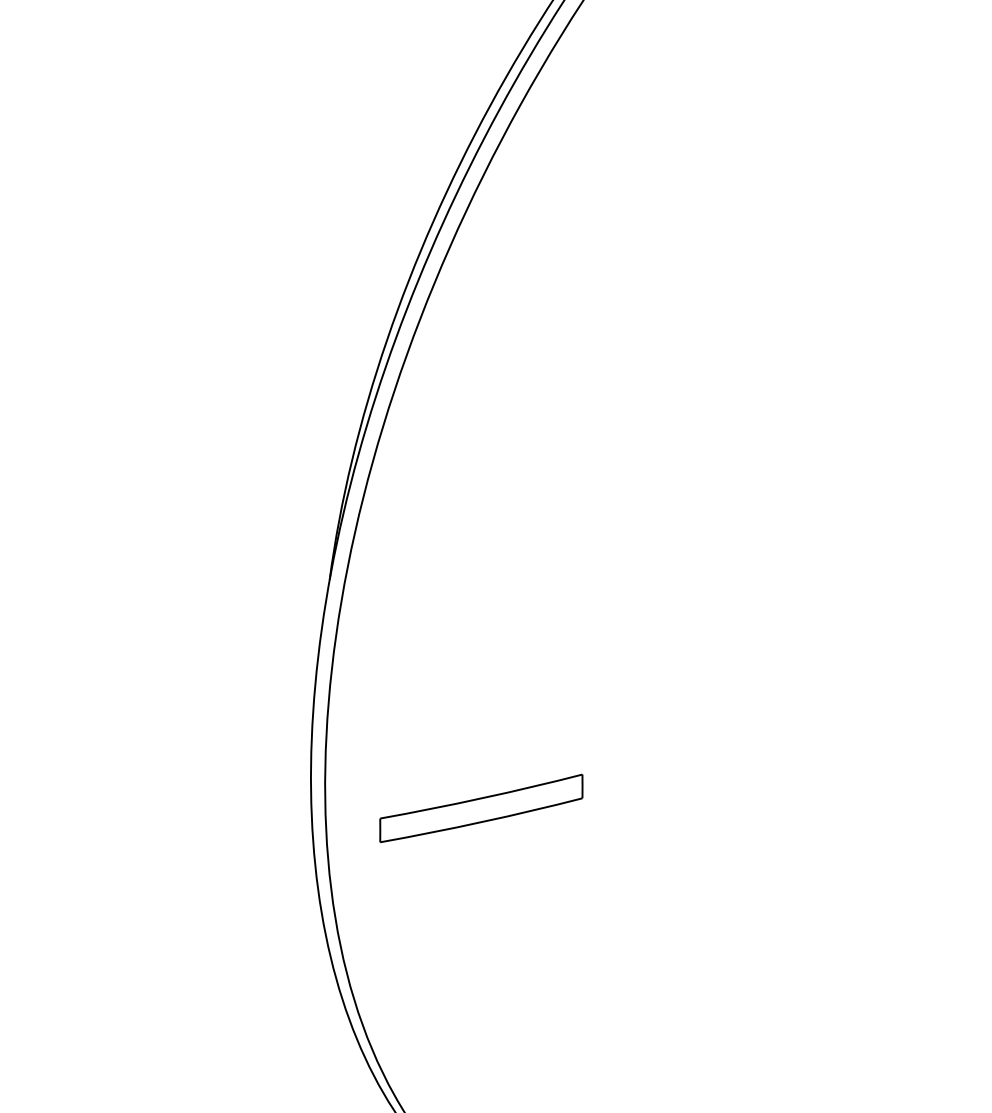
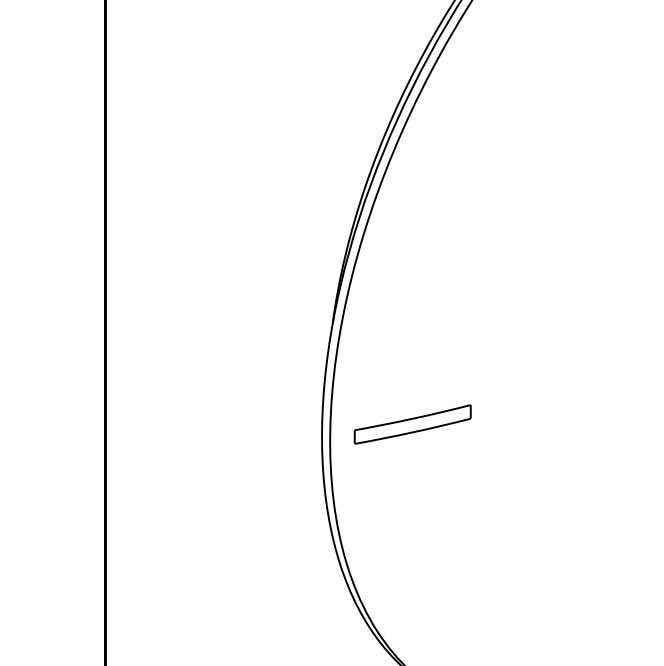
part: (480, 808) -> (412, 424), moved

